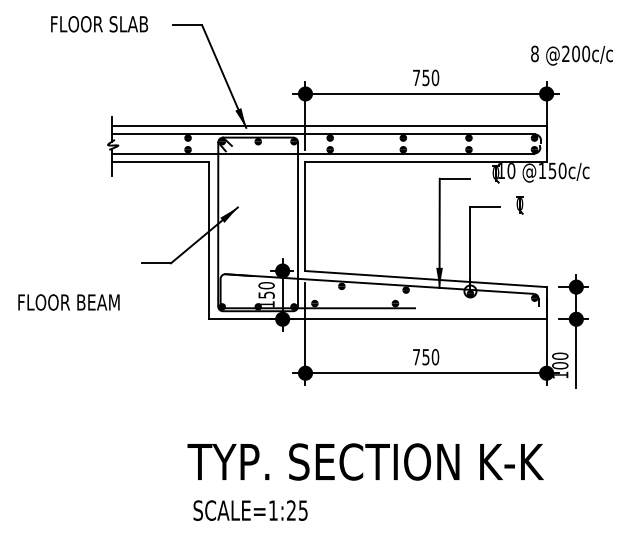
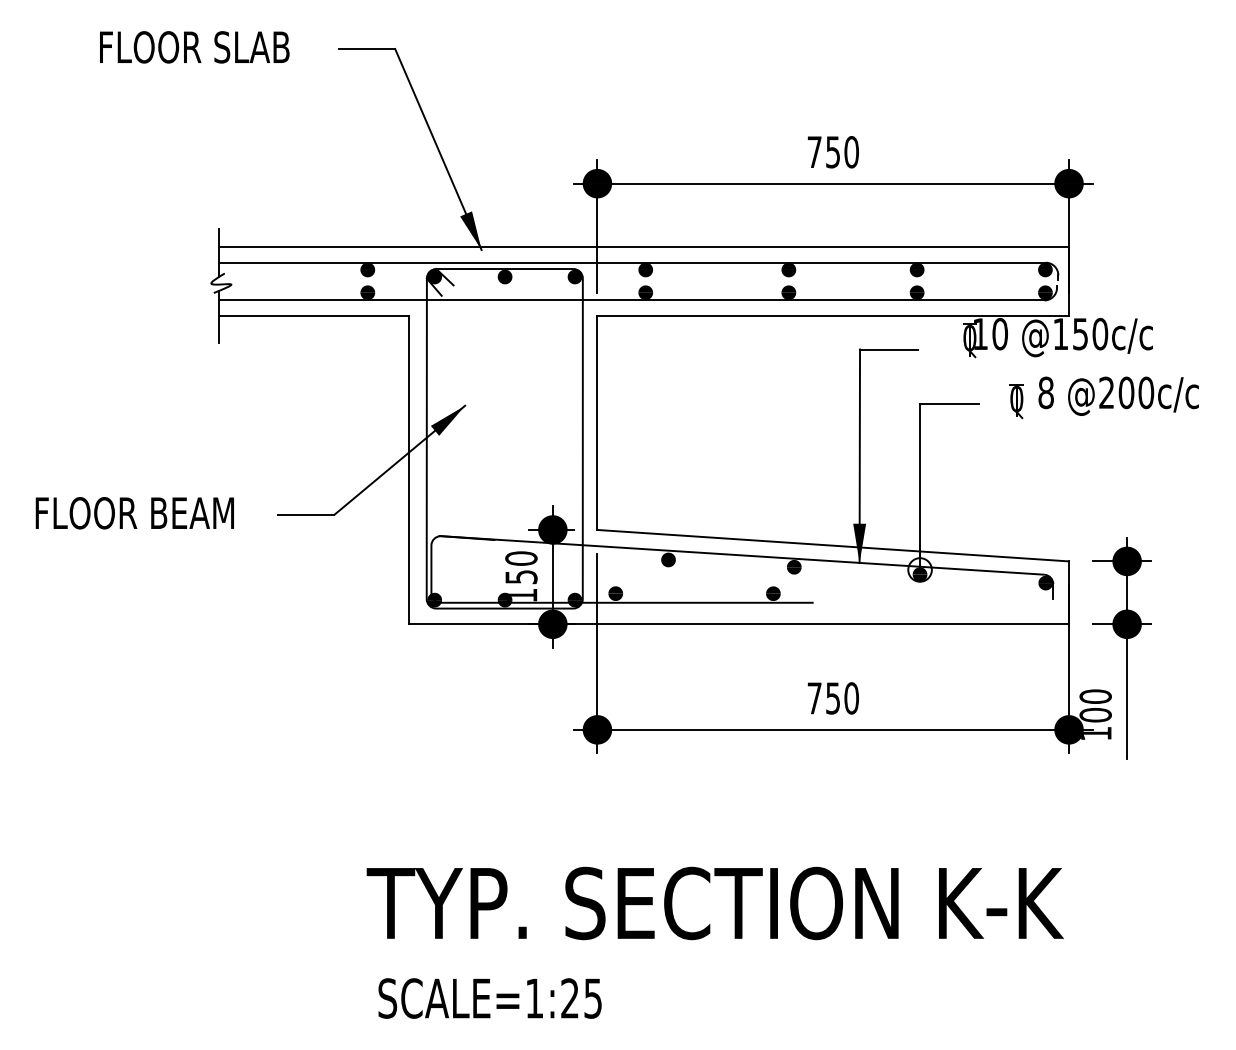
text: (571, 55) -> (1117, 395), moved
text: (68, 302) -> (133, 513), moved

